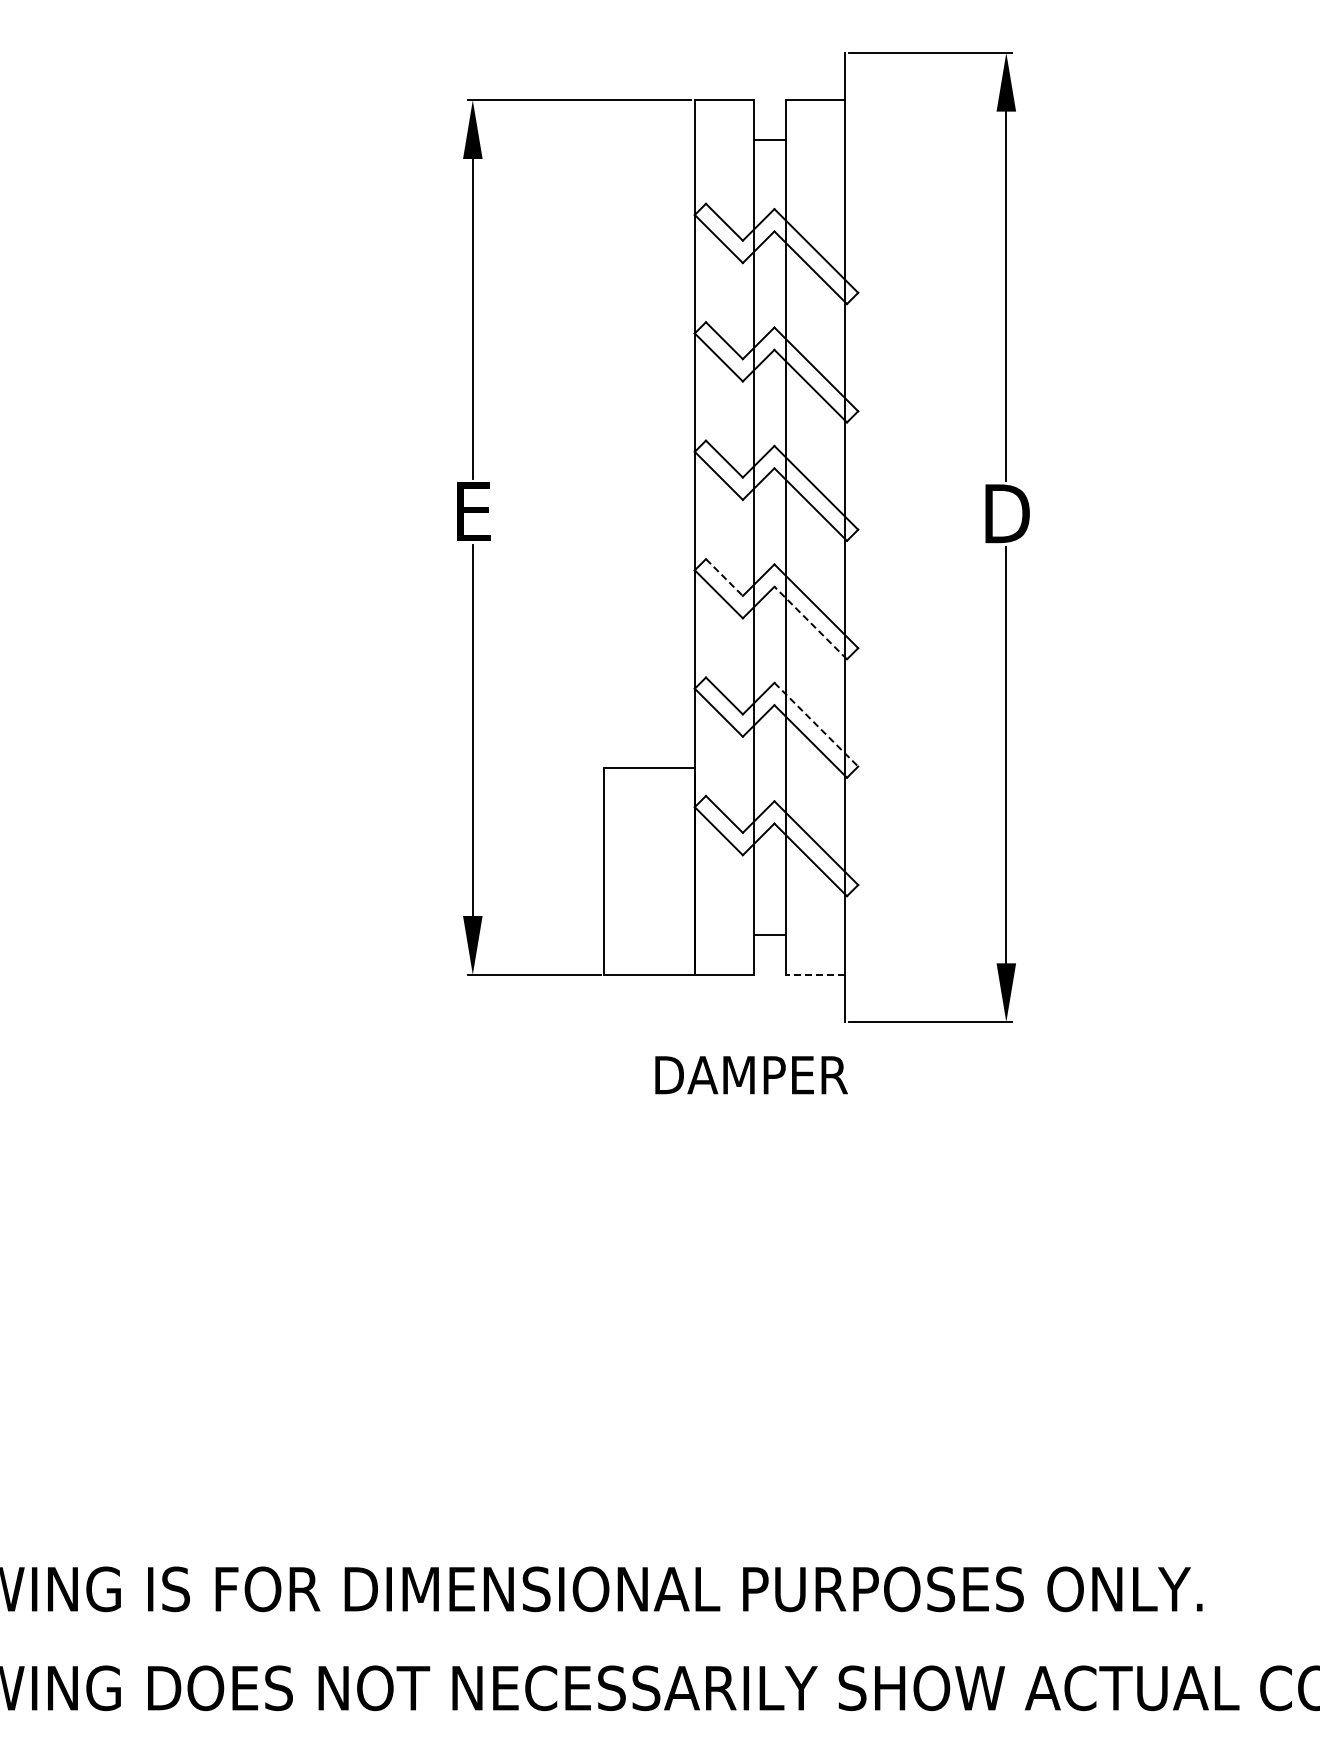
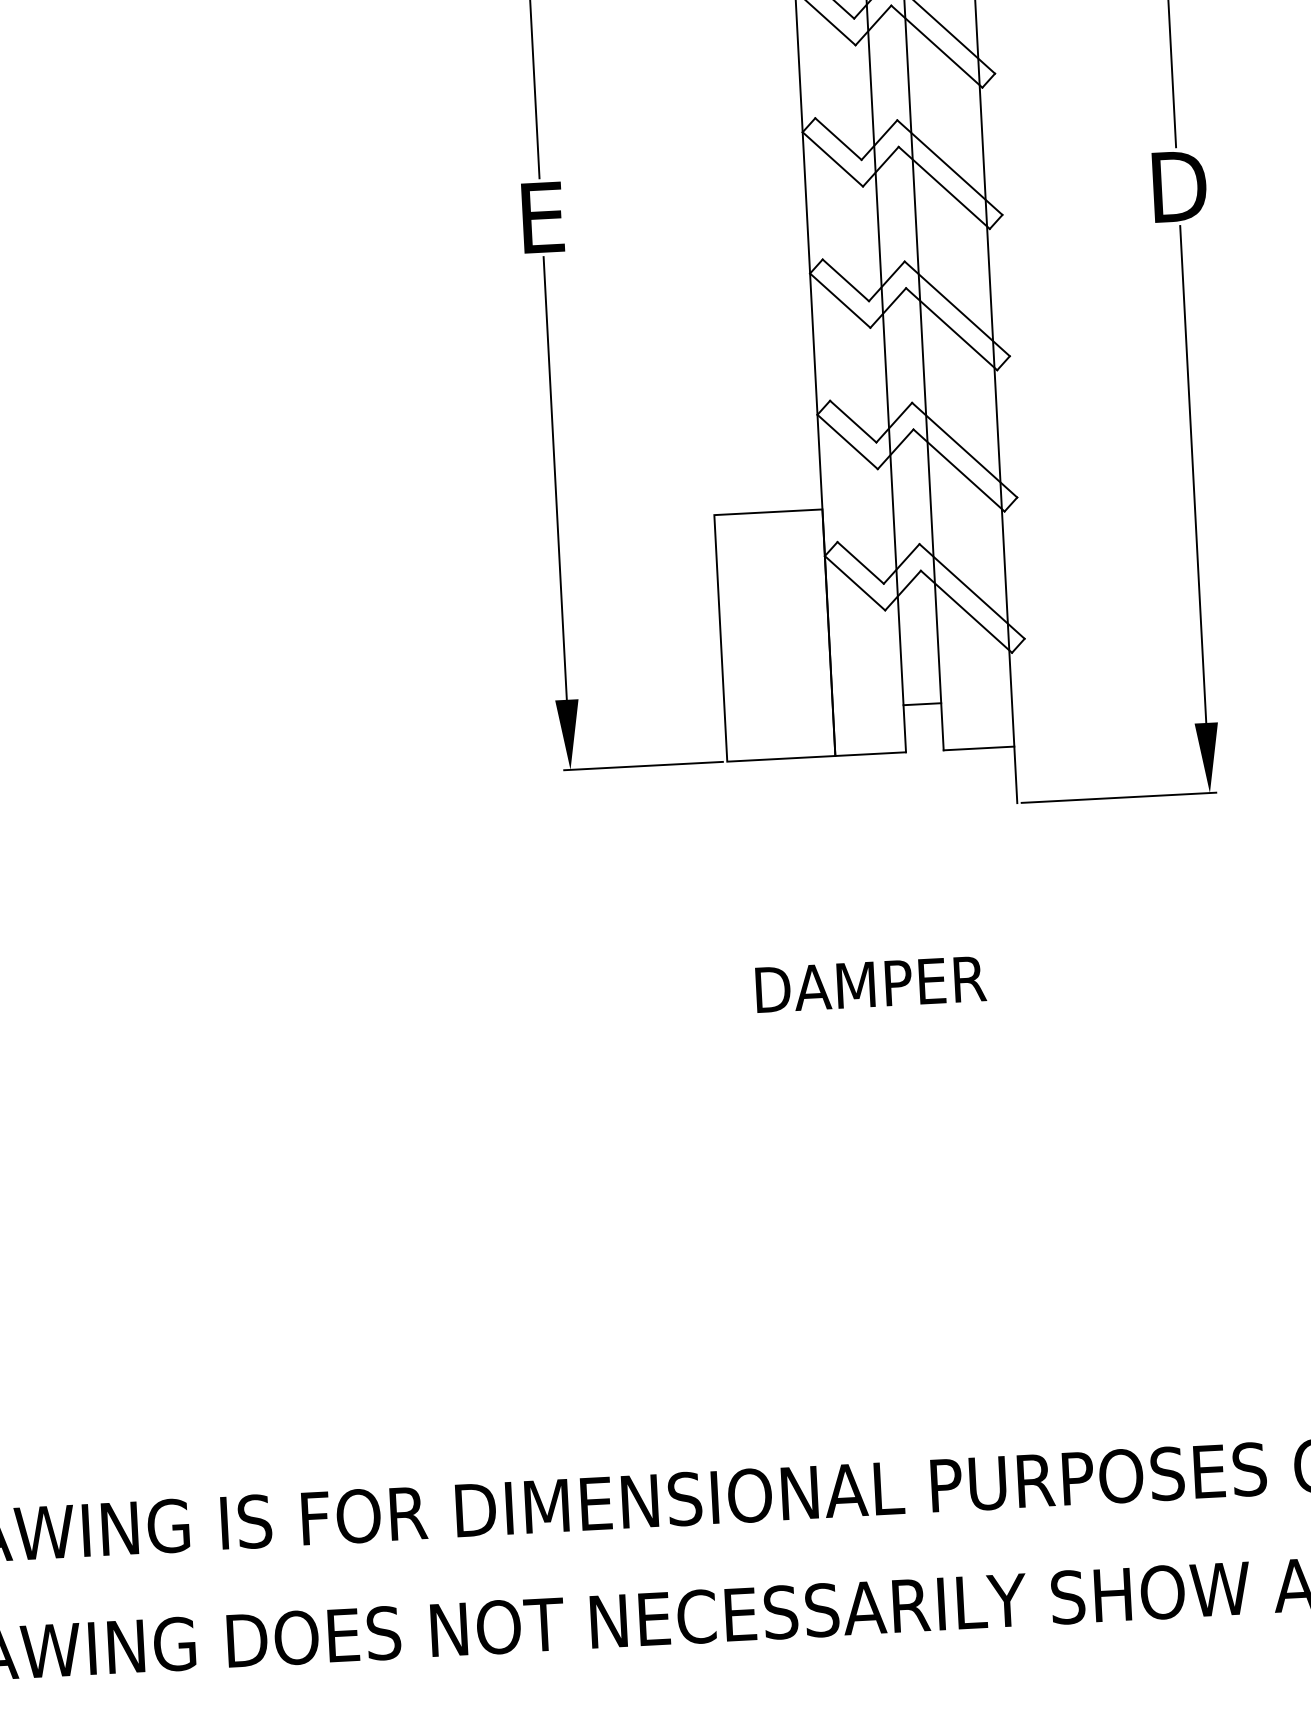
line: (724, 577) -> (845, 280), dashed -> solid
line: (810, 622) -> (951, 328), dashed -> solid
line: (816, 725) -> (964, 451), dashed -> solid
line: (815, 974) -> (979, 748), dashed -> solid
text: (751, 1075) -> (870, 984), moved

